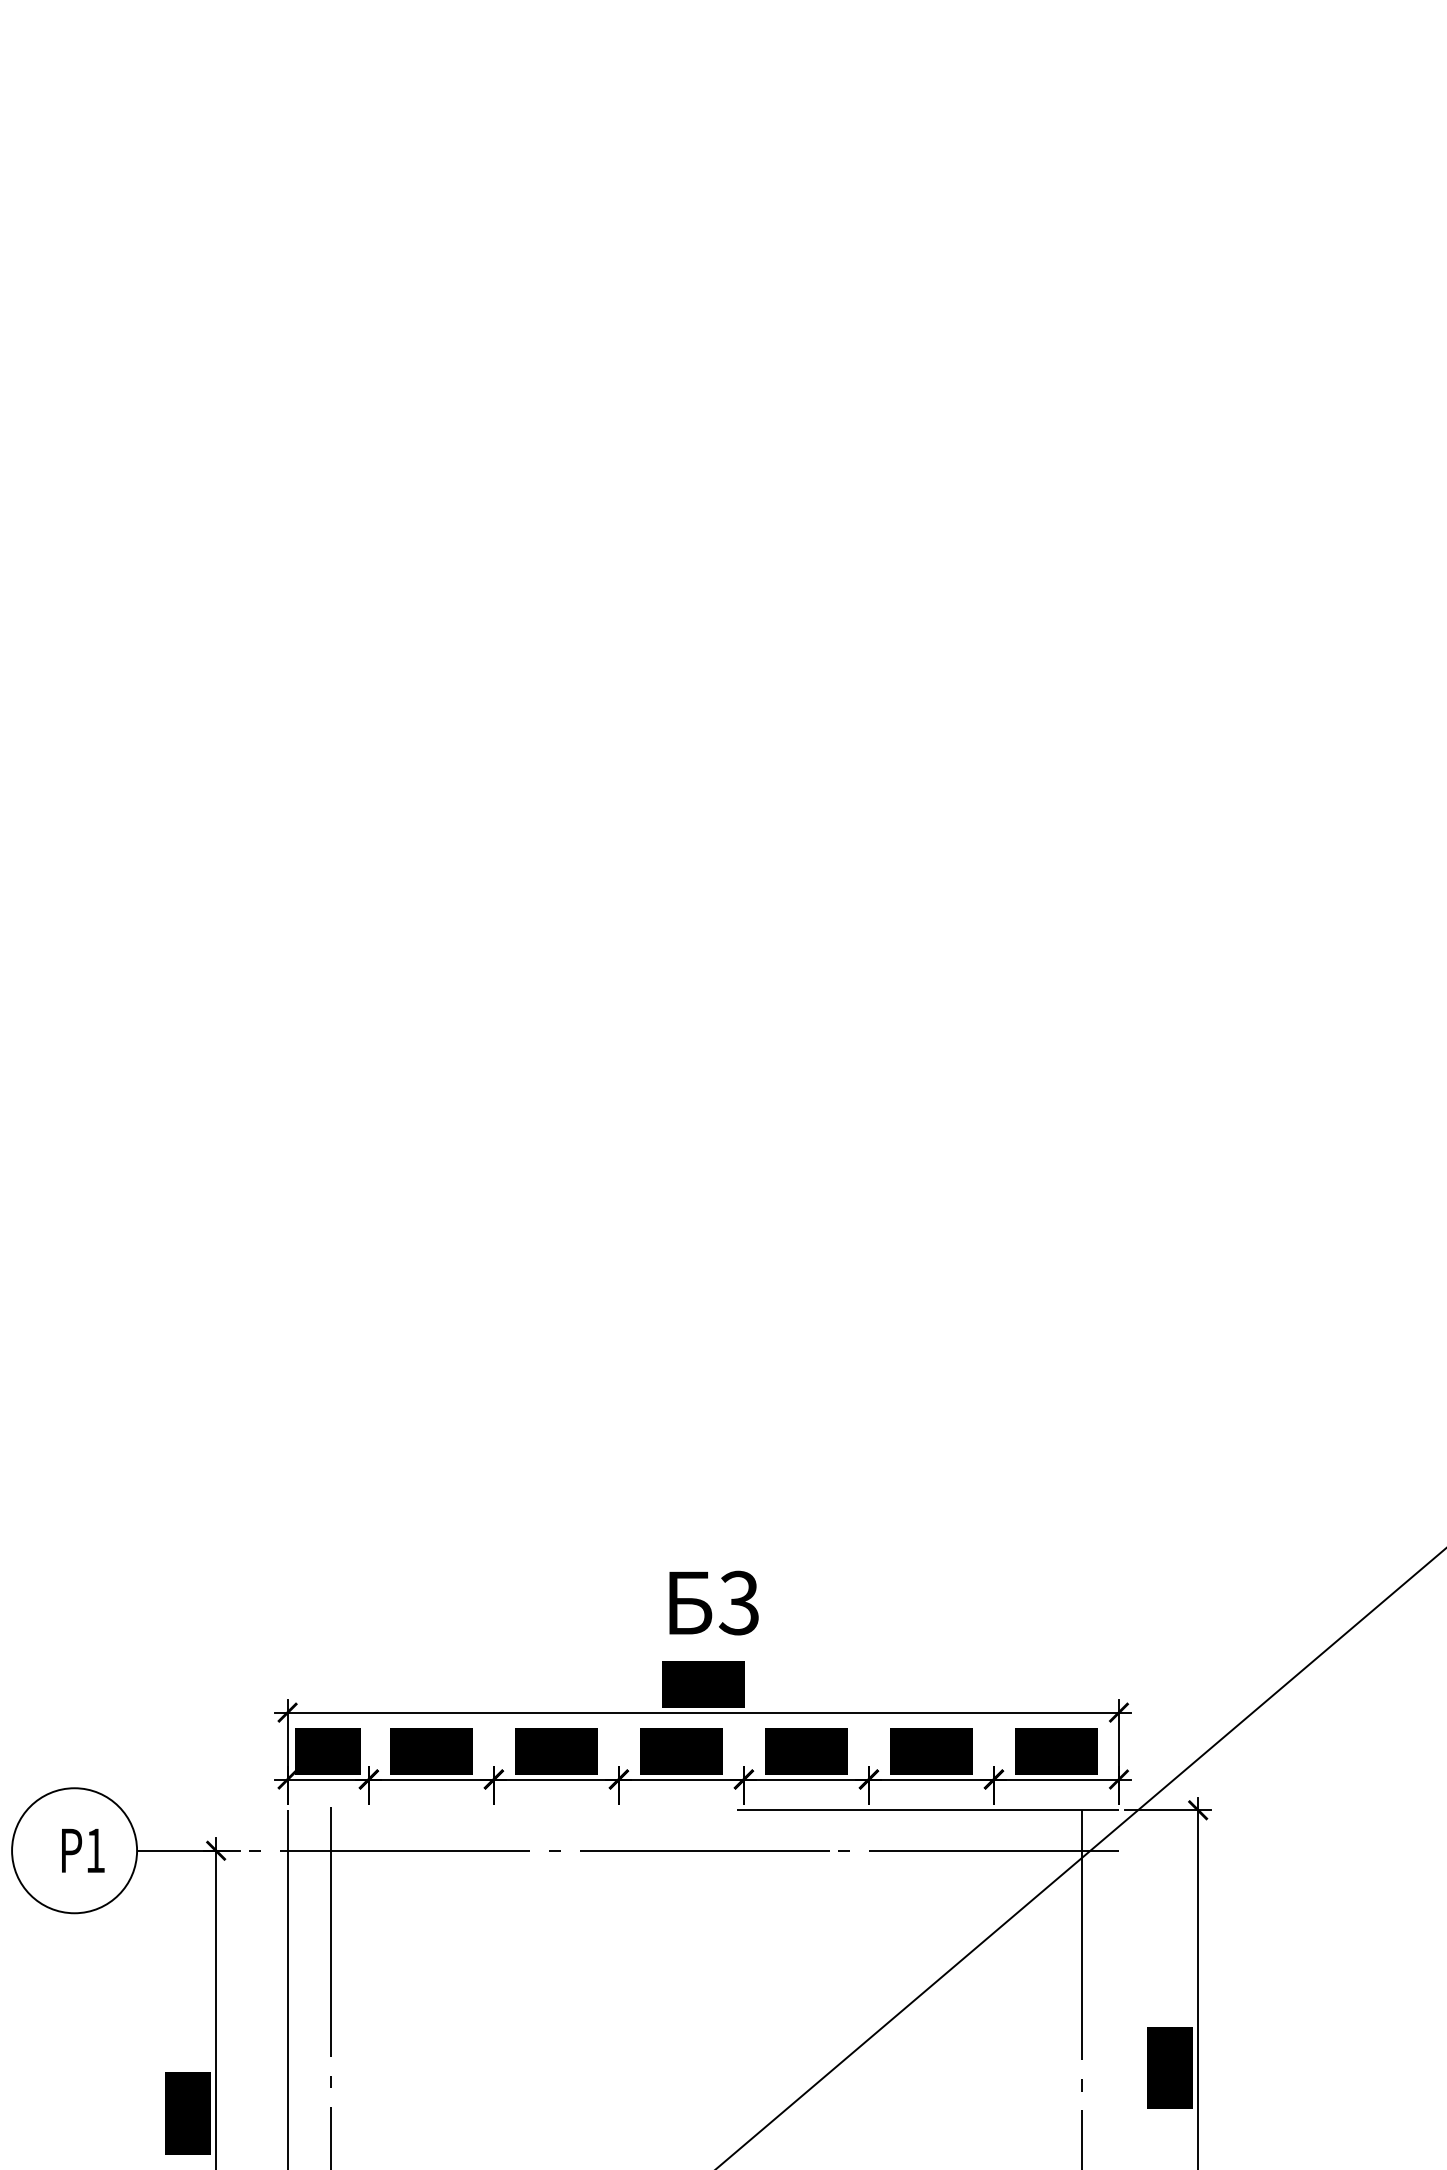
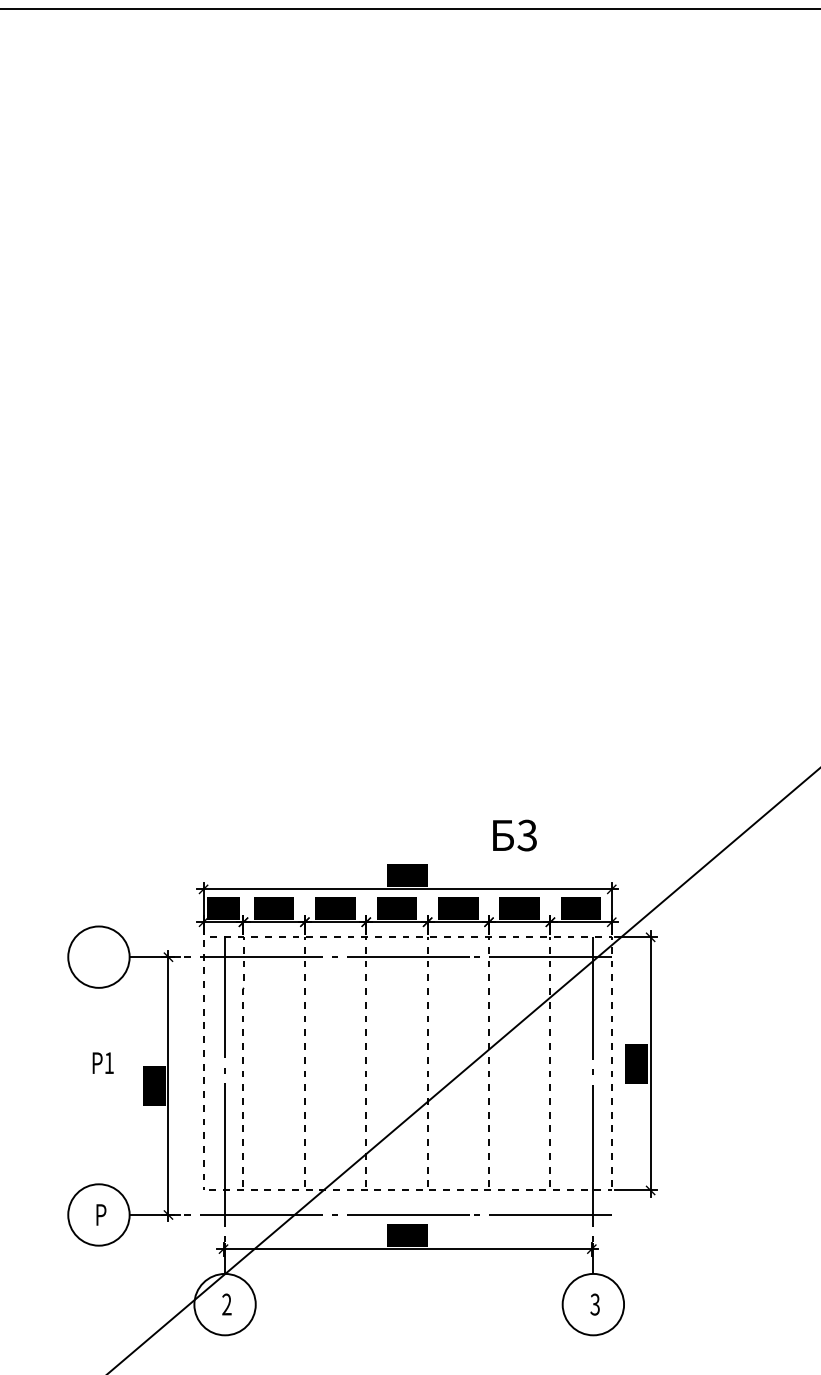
text: (713, 1602) -> (514, 835), moved
text: (81, 1849) -> (102, 1062), moved

